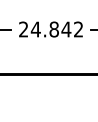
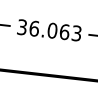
text: (51, 29) -> (49, 30), 24.842 -> 36.063

